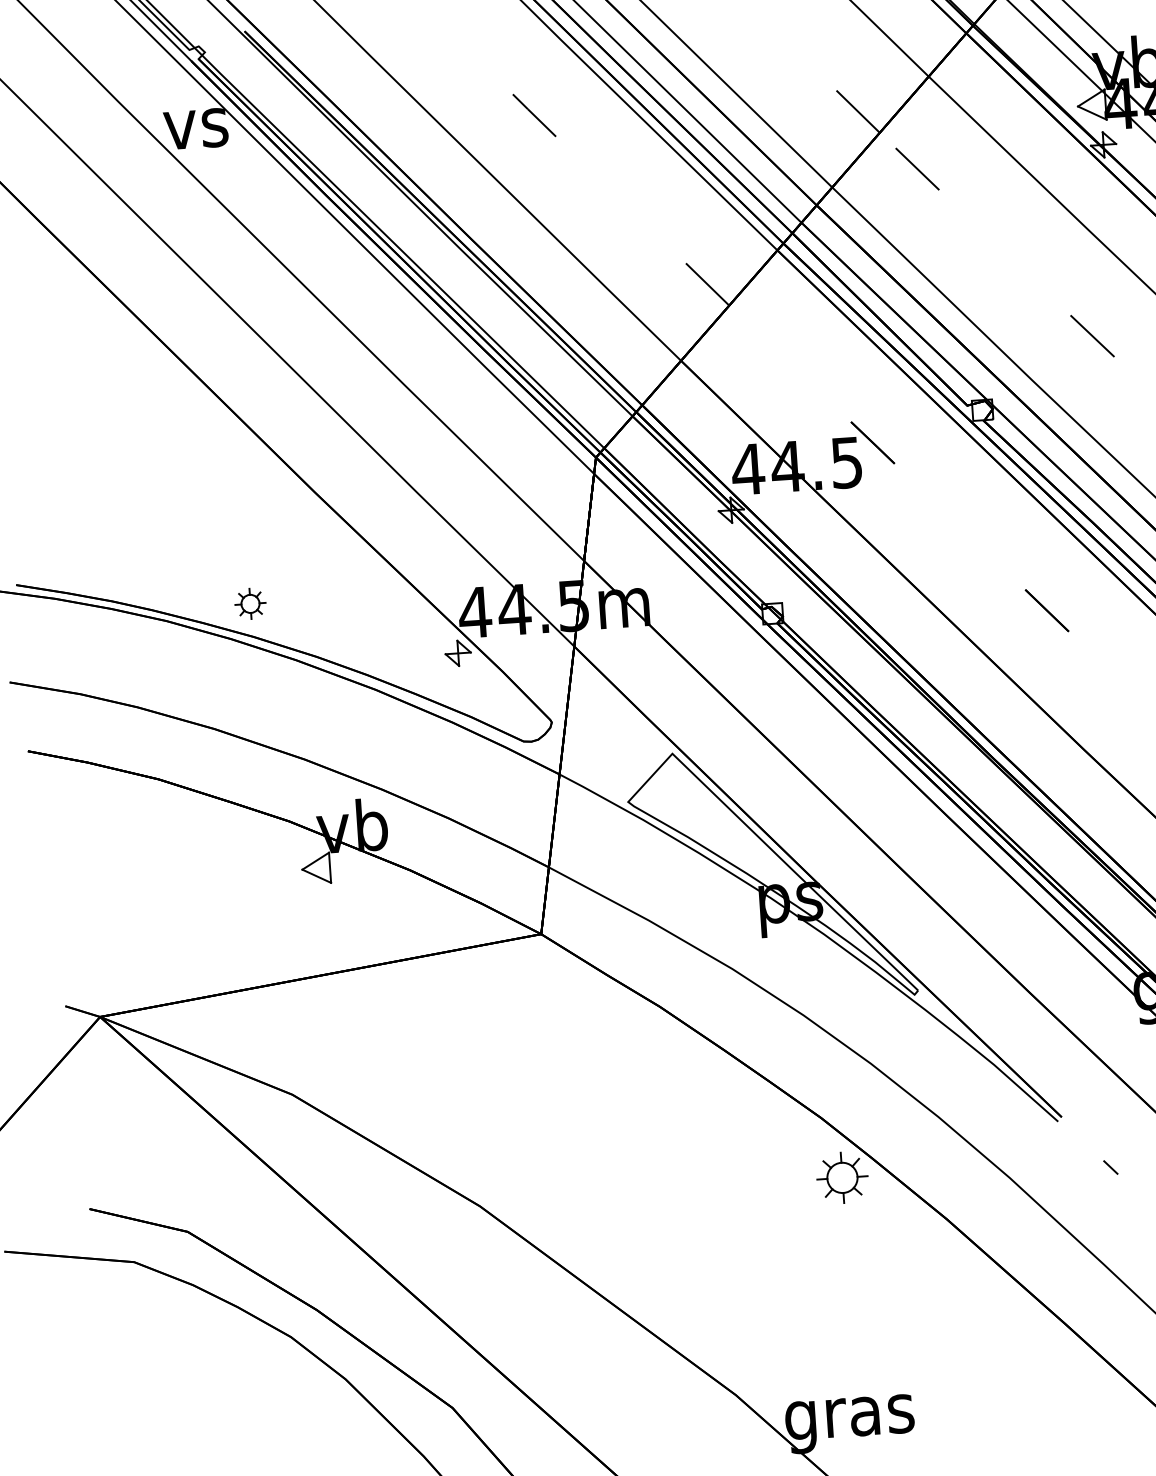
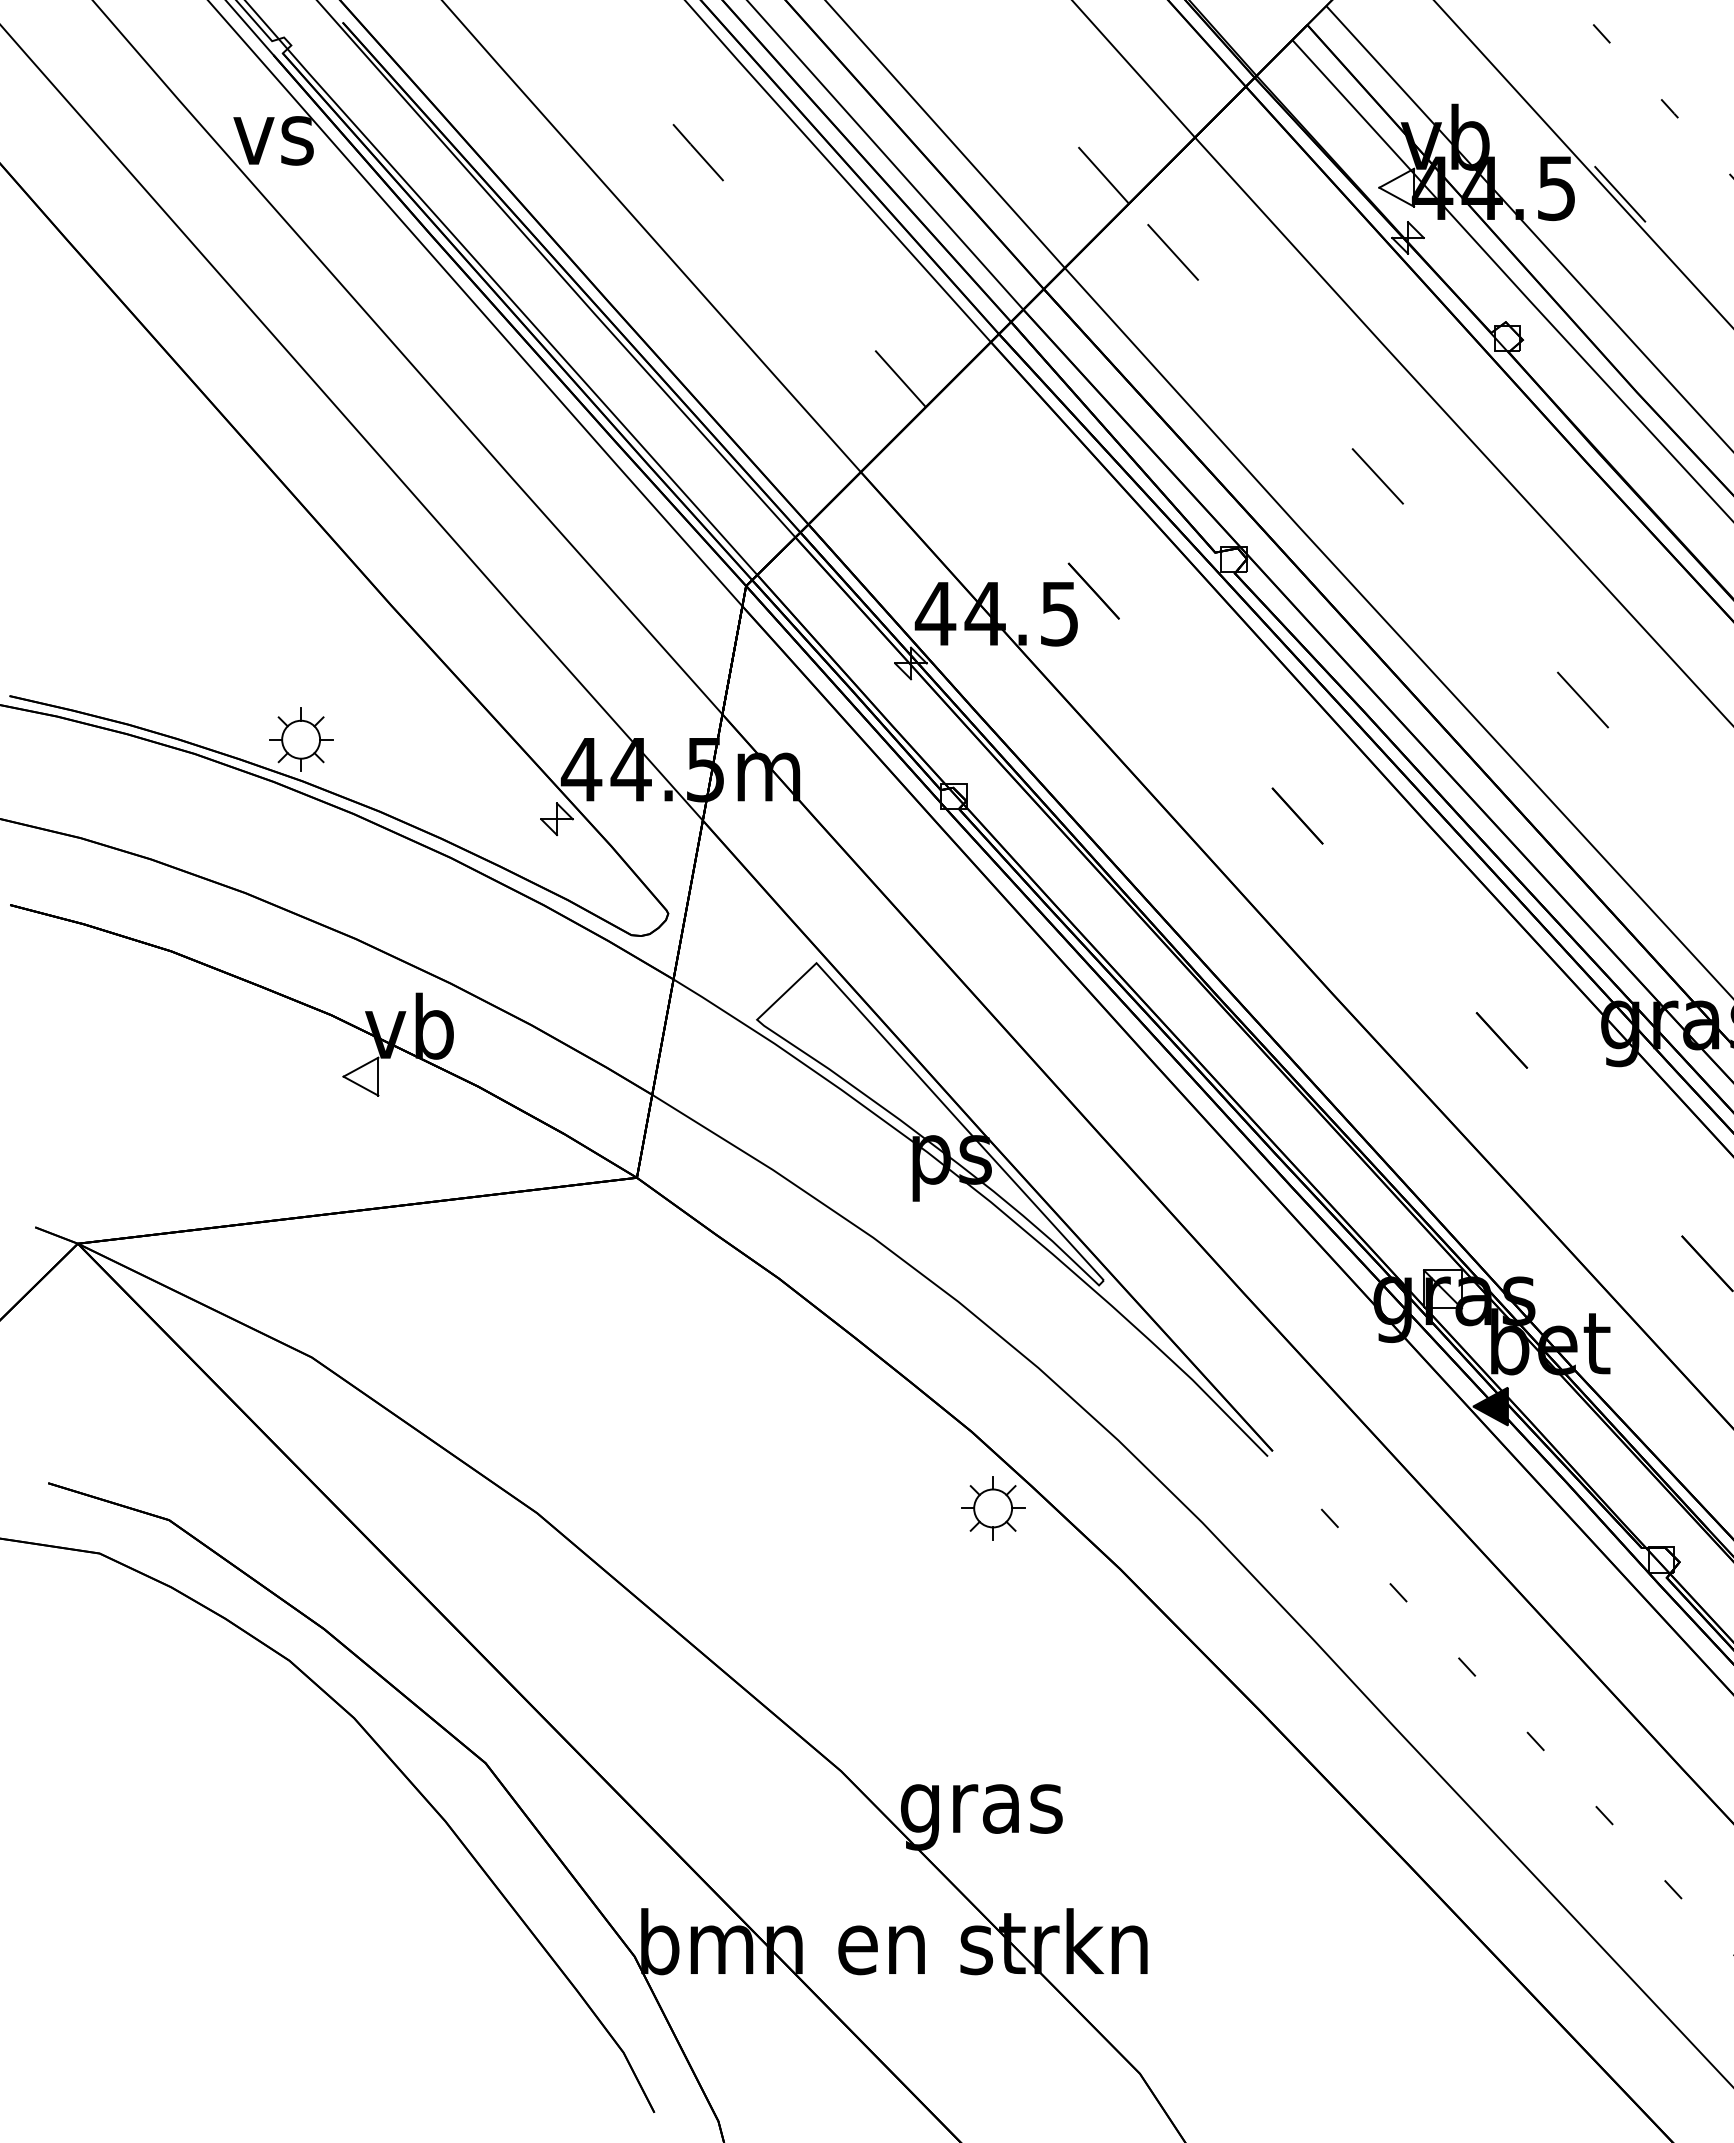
part: (250, 603) -> (301, 739), size x1.67

